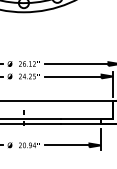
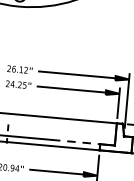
line: (80, 119) -> (75, 142), solid -> dashed

